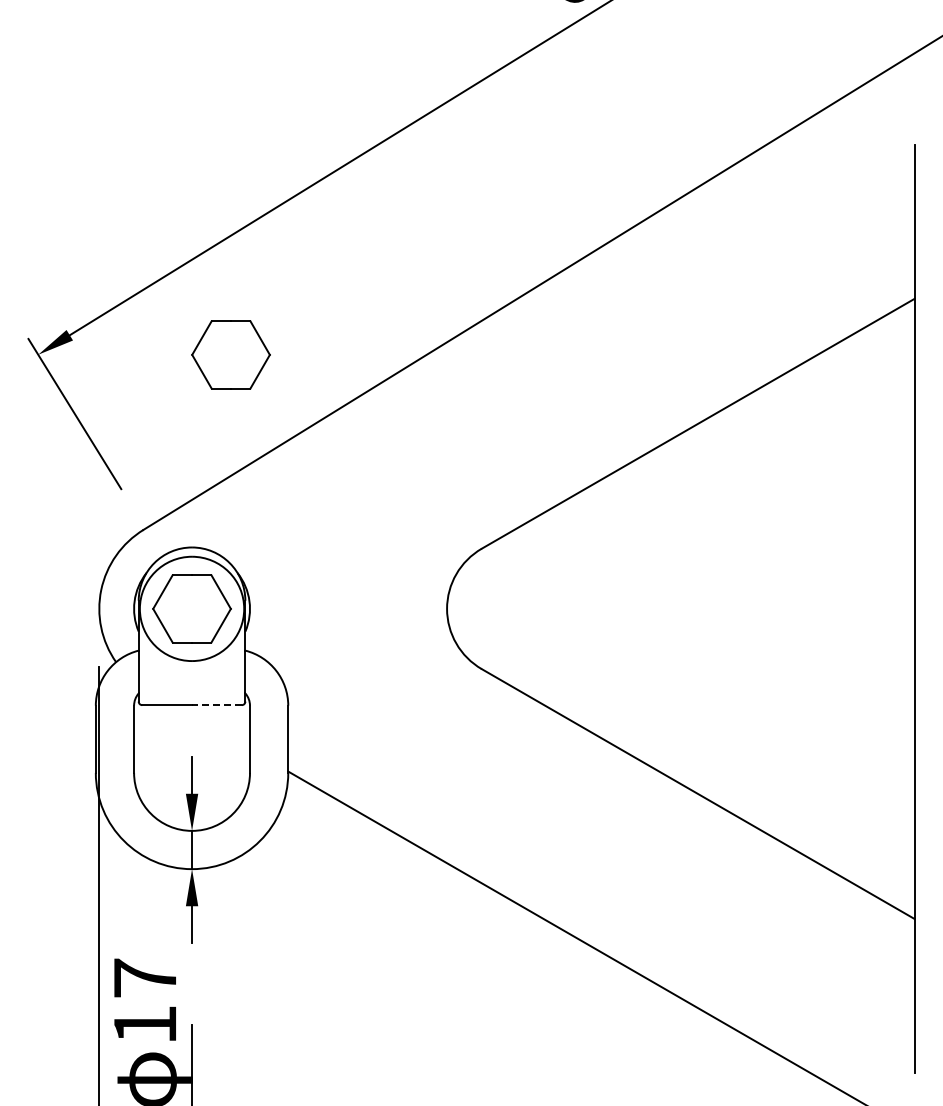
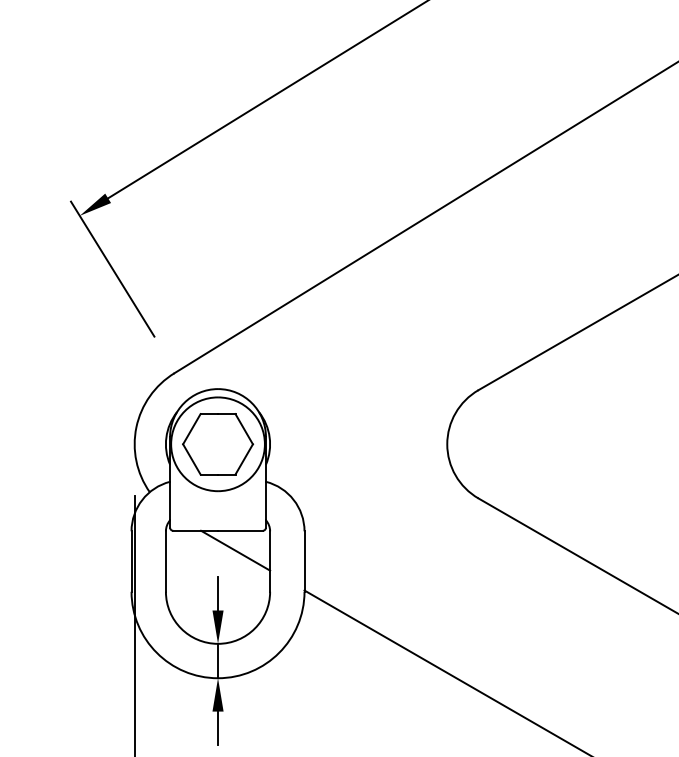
part: (230, 354) -> (252, 215), removed
line: (216, 705) -> (240, 531), dashed -> solid
line: (211, 727) -> (235, 550), added

